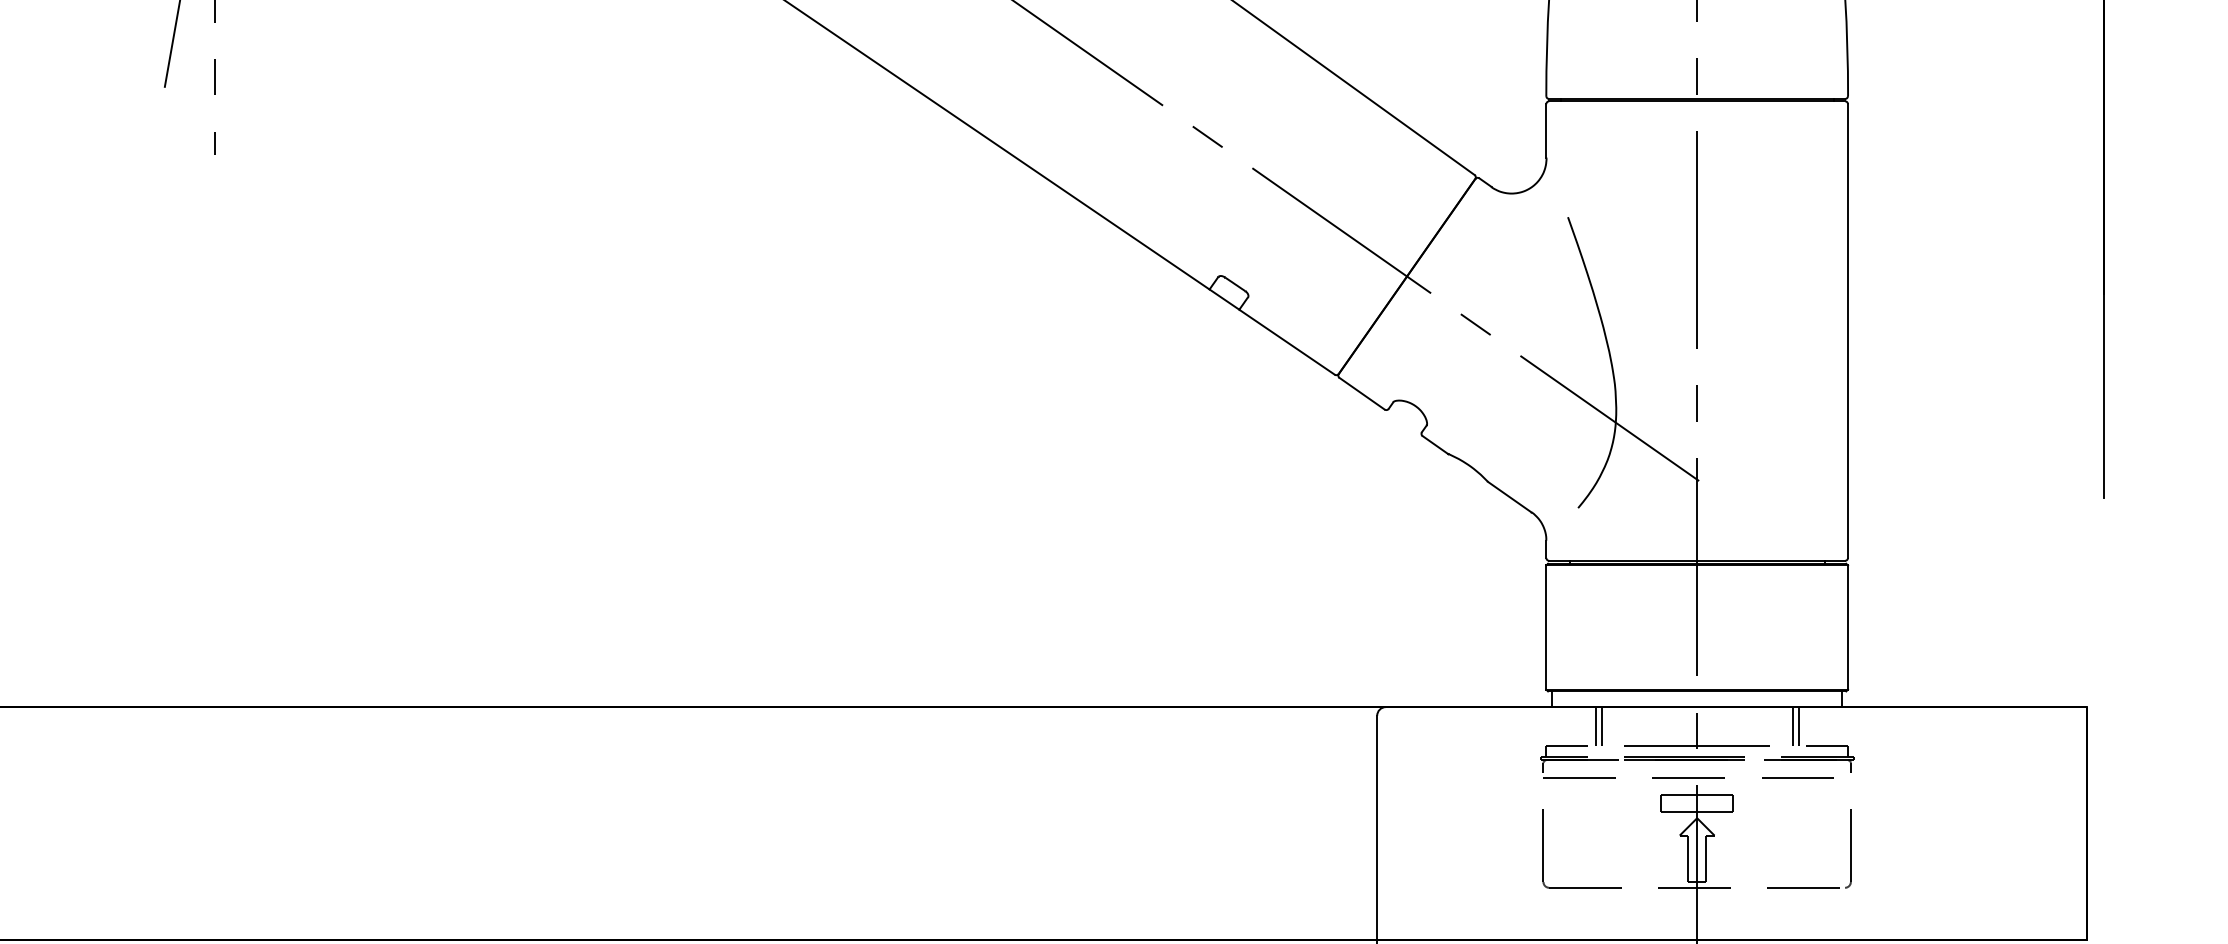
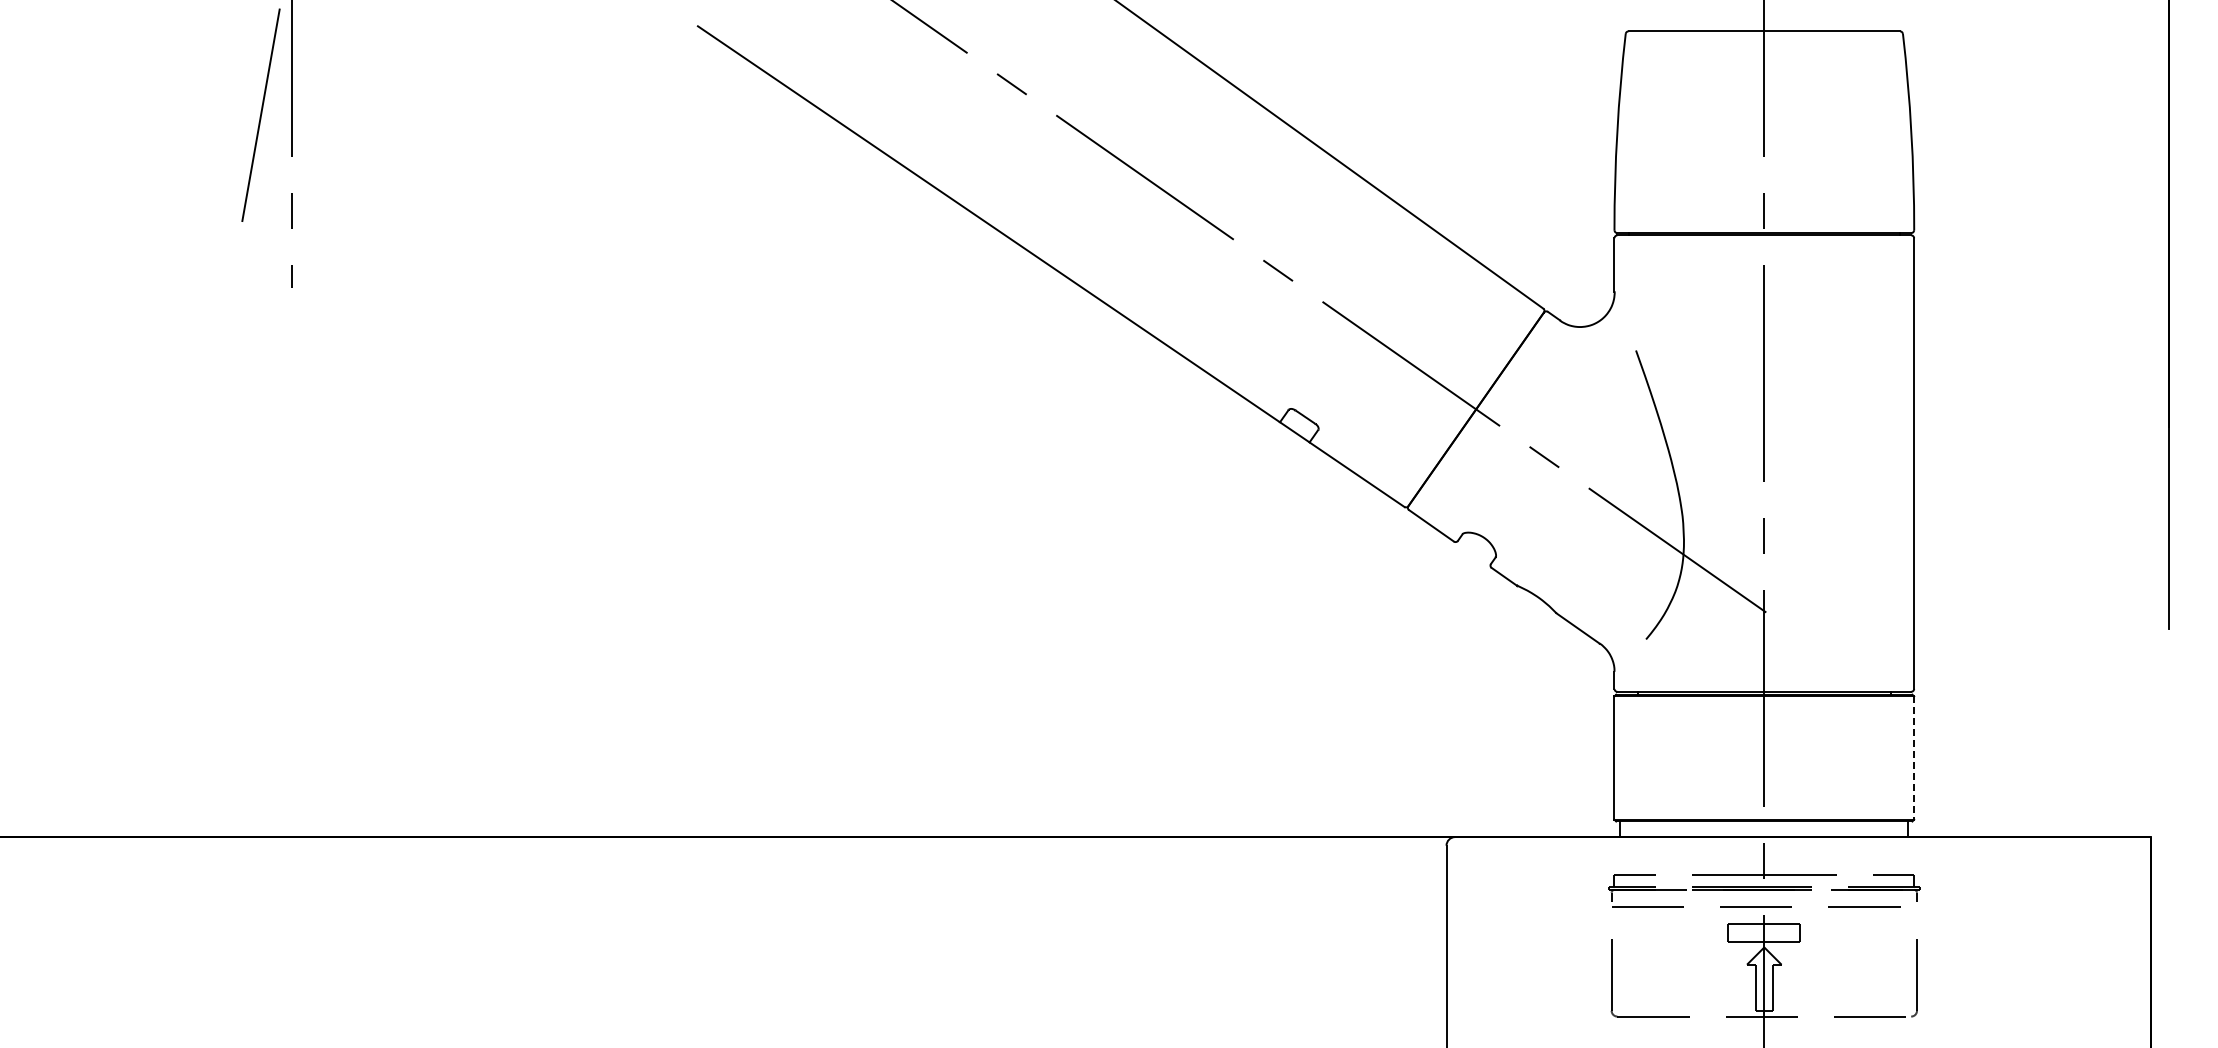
line: (1848, 627) -> (1914, 758), solid -> dashed
line: (1595, 726) -> (1663, 856), removed
line: (1601, 726) -> (1669, 856), removed
line: (1792, 726) -> (1859, 856), removed
line: (1799, 726) -> (1865, 856), removed

